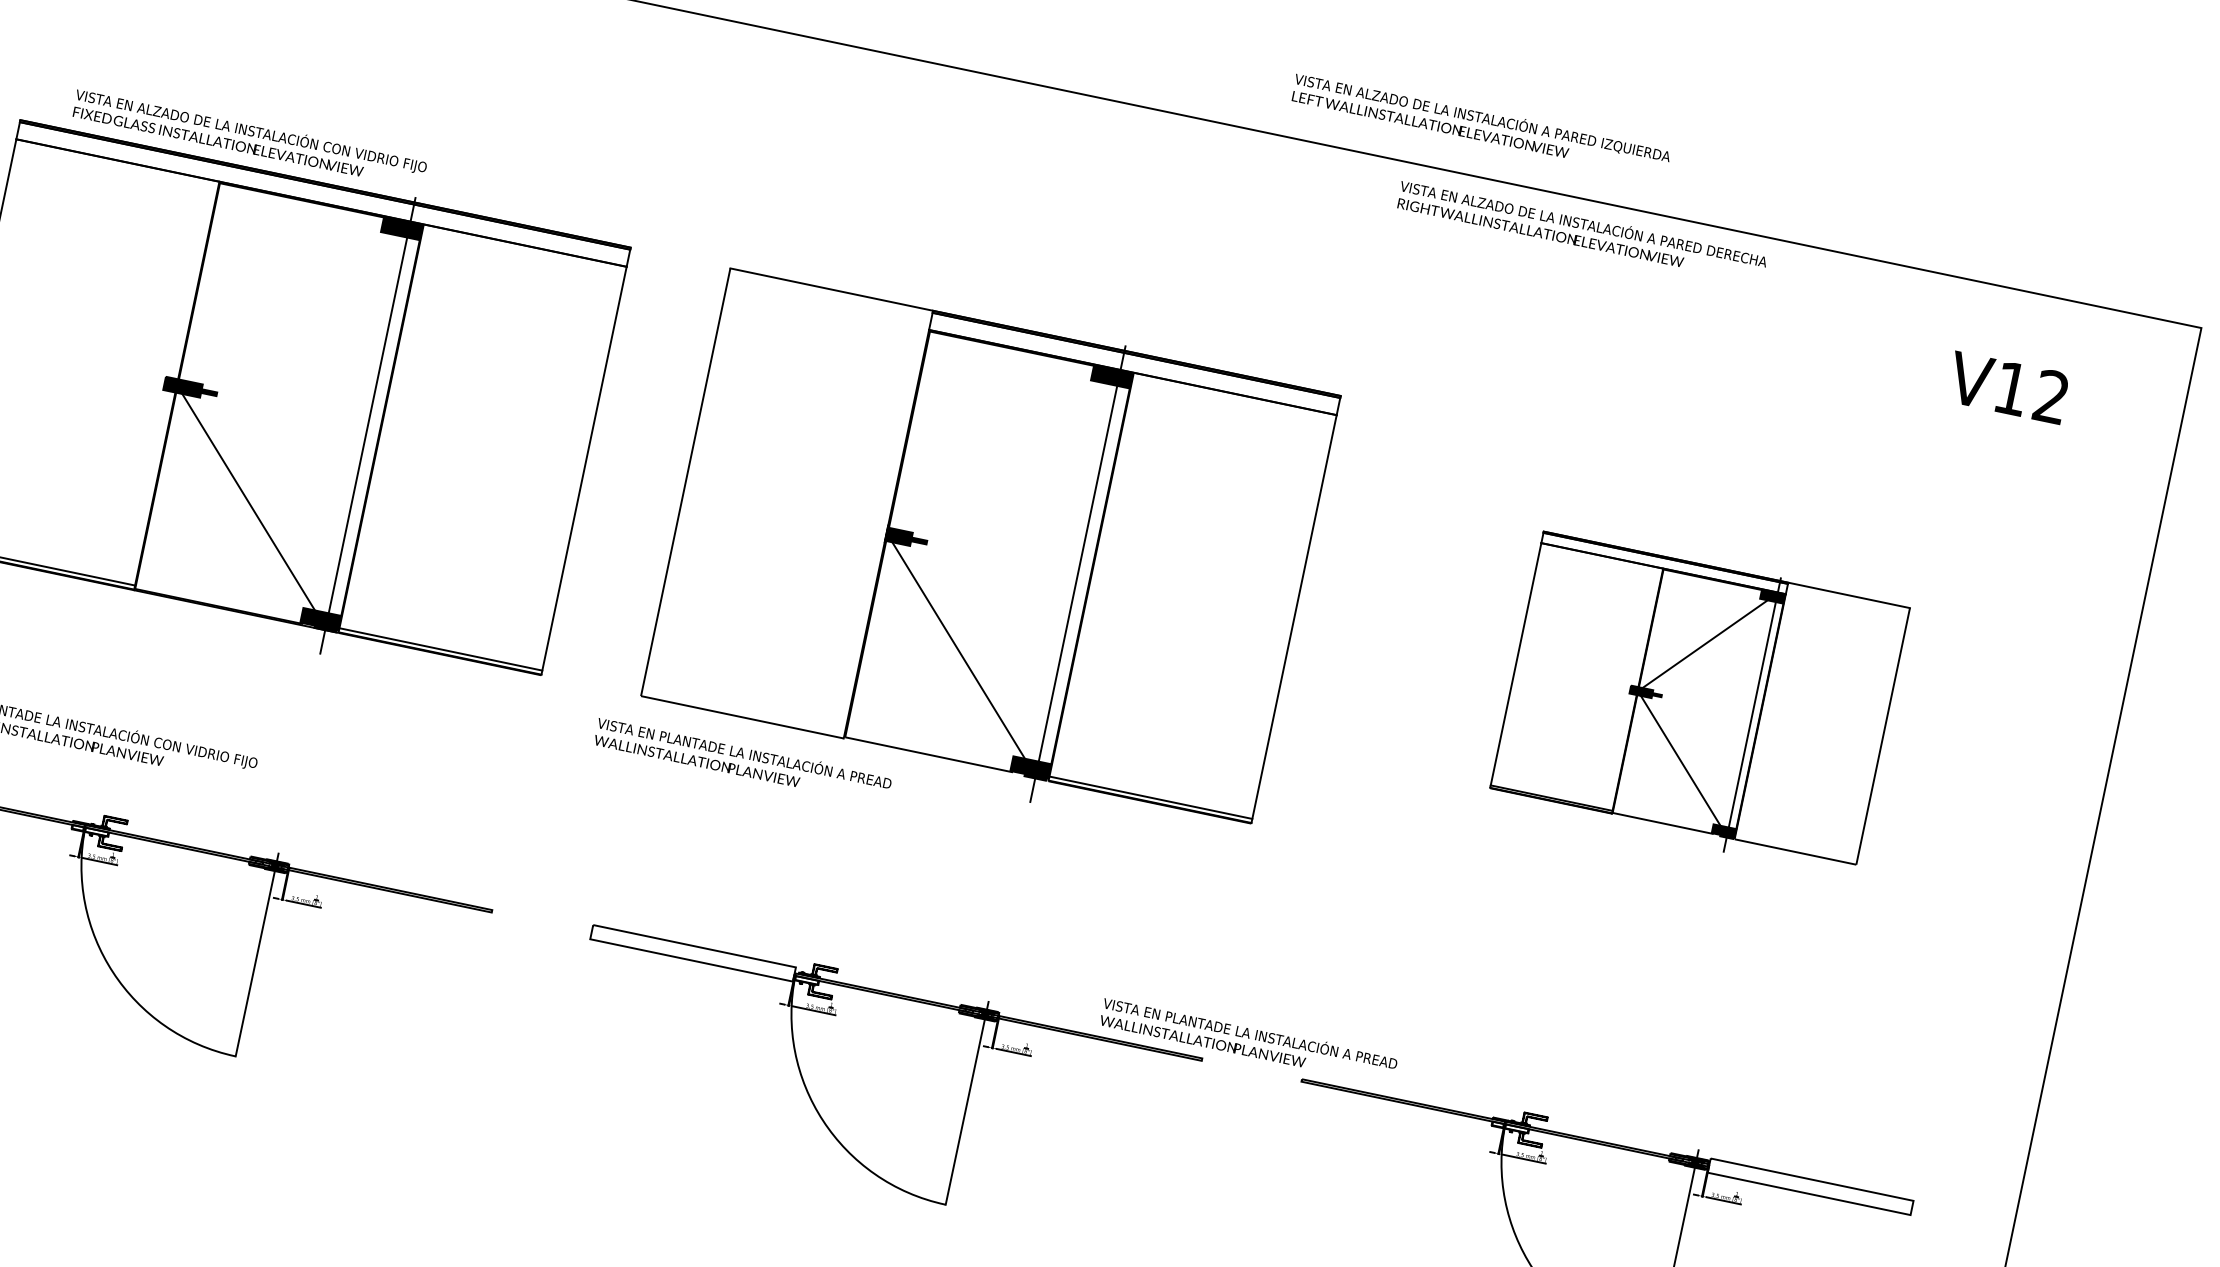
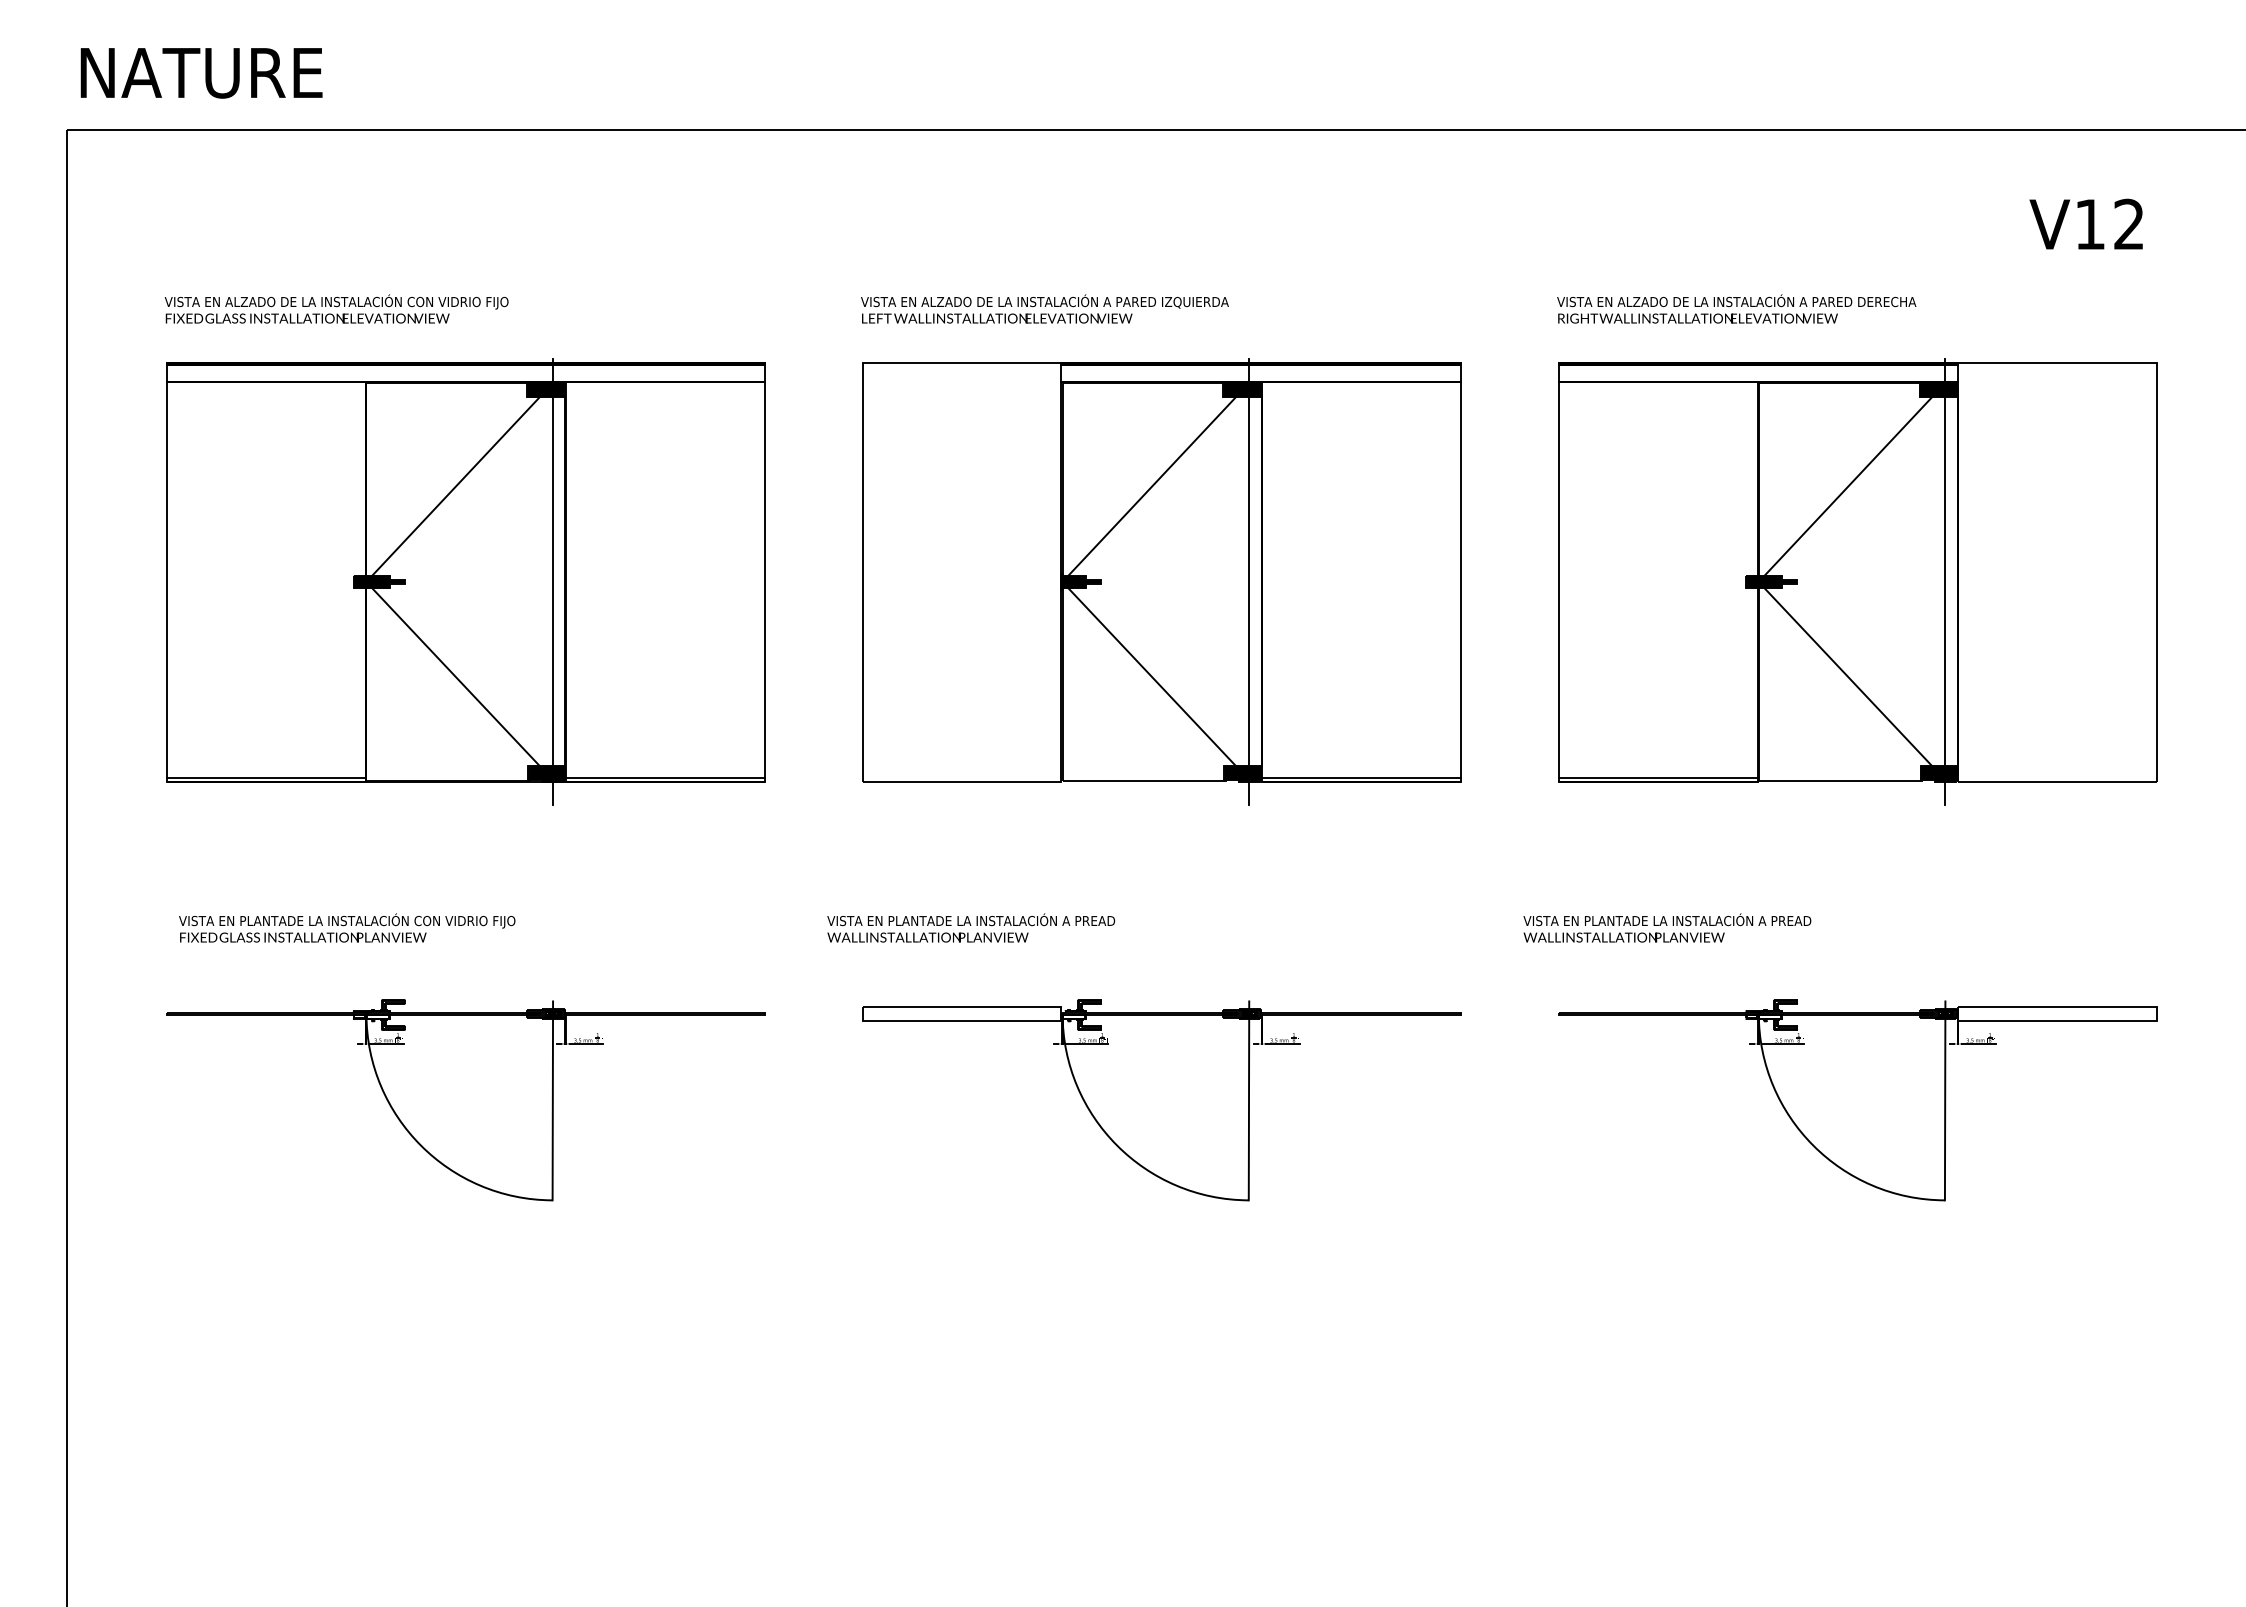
text: (1480, 124) -> (1044, 308), moved
text: (249, 137) -> (336, 308), moved
text: (1582, 230) -> (1736, 308), moved
line: (288, 307) -> (455, 486), added
line: (998, 455) -> (1151, 486), added
part: (1698, 703) -> (1857, 581), size x1.67
text: (743, 760) -> (971, 927), moved
text: (1249, 1040) -> (1667, 927), moved

